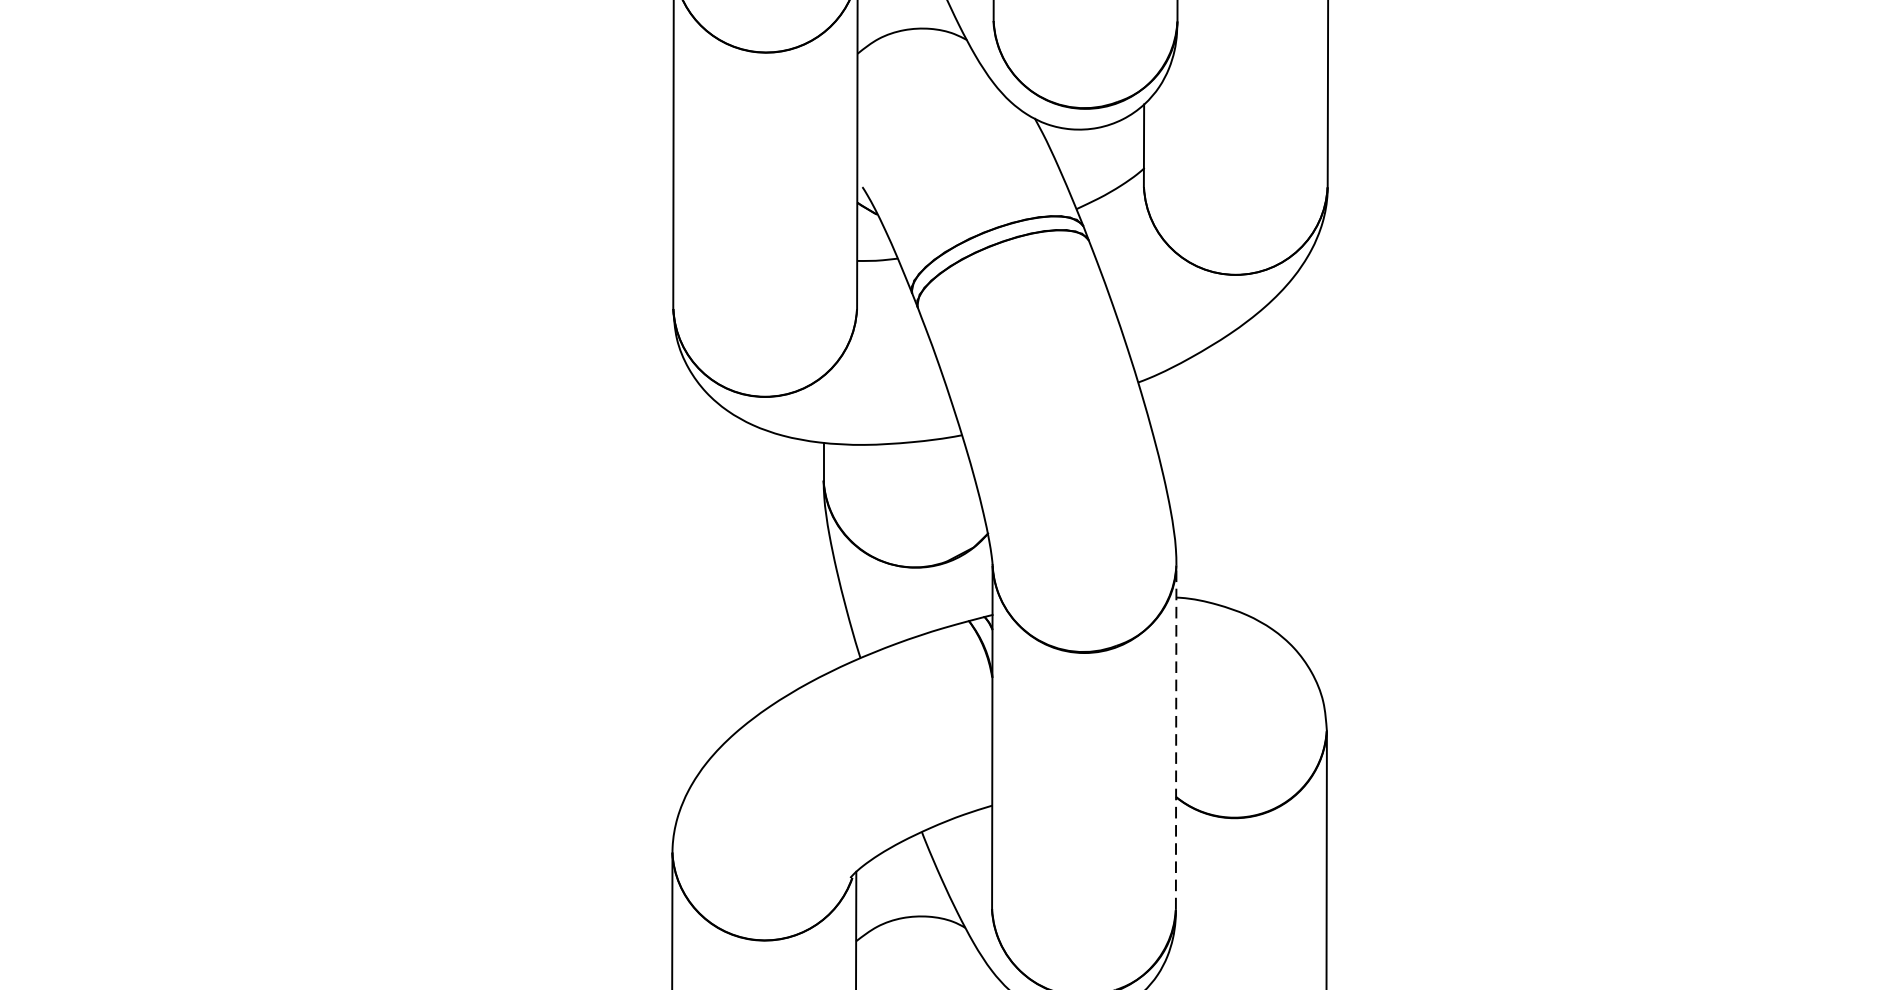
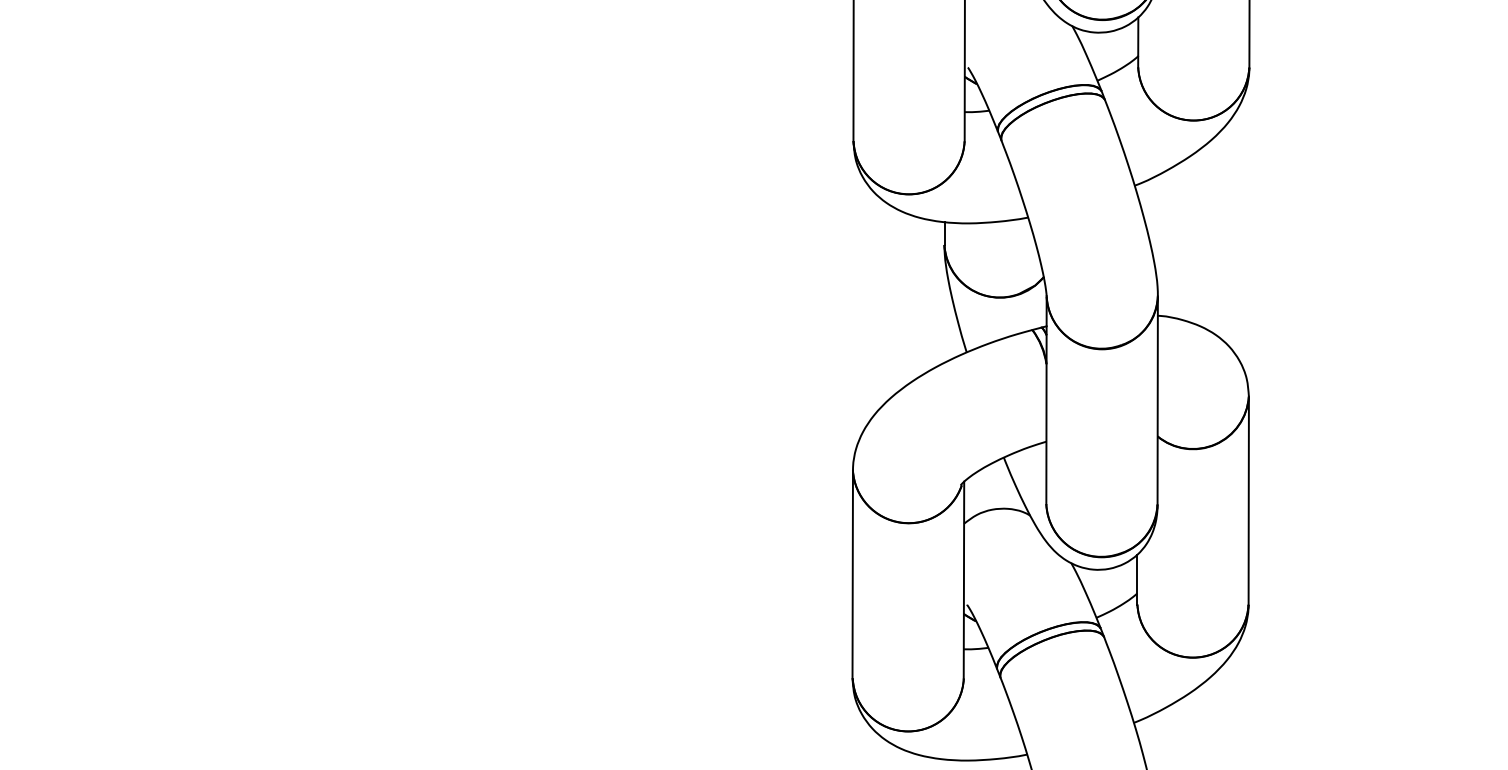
line: (1175, 737) -> (1157, 400), dashed -> solid

